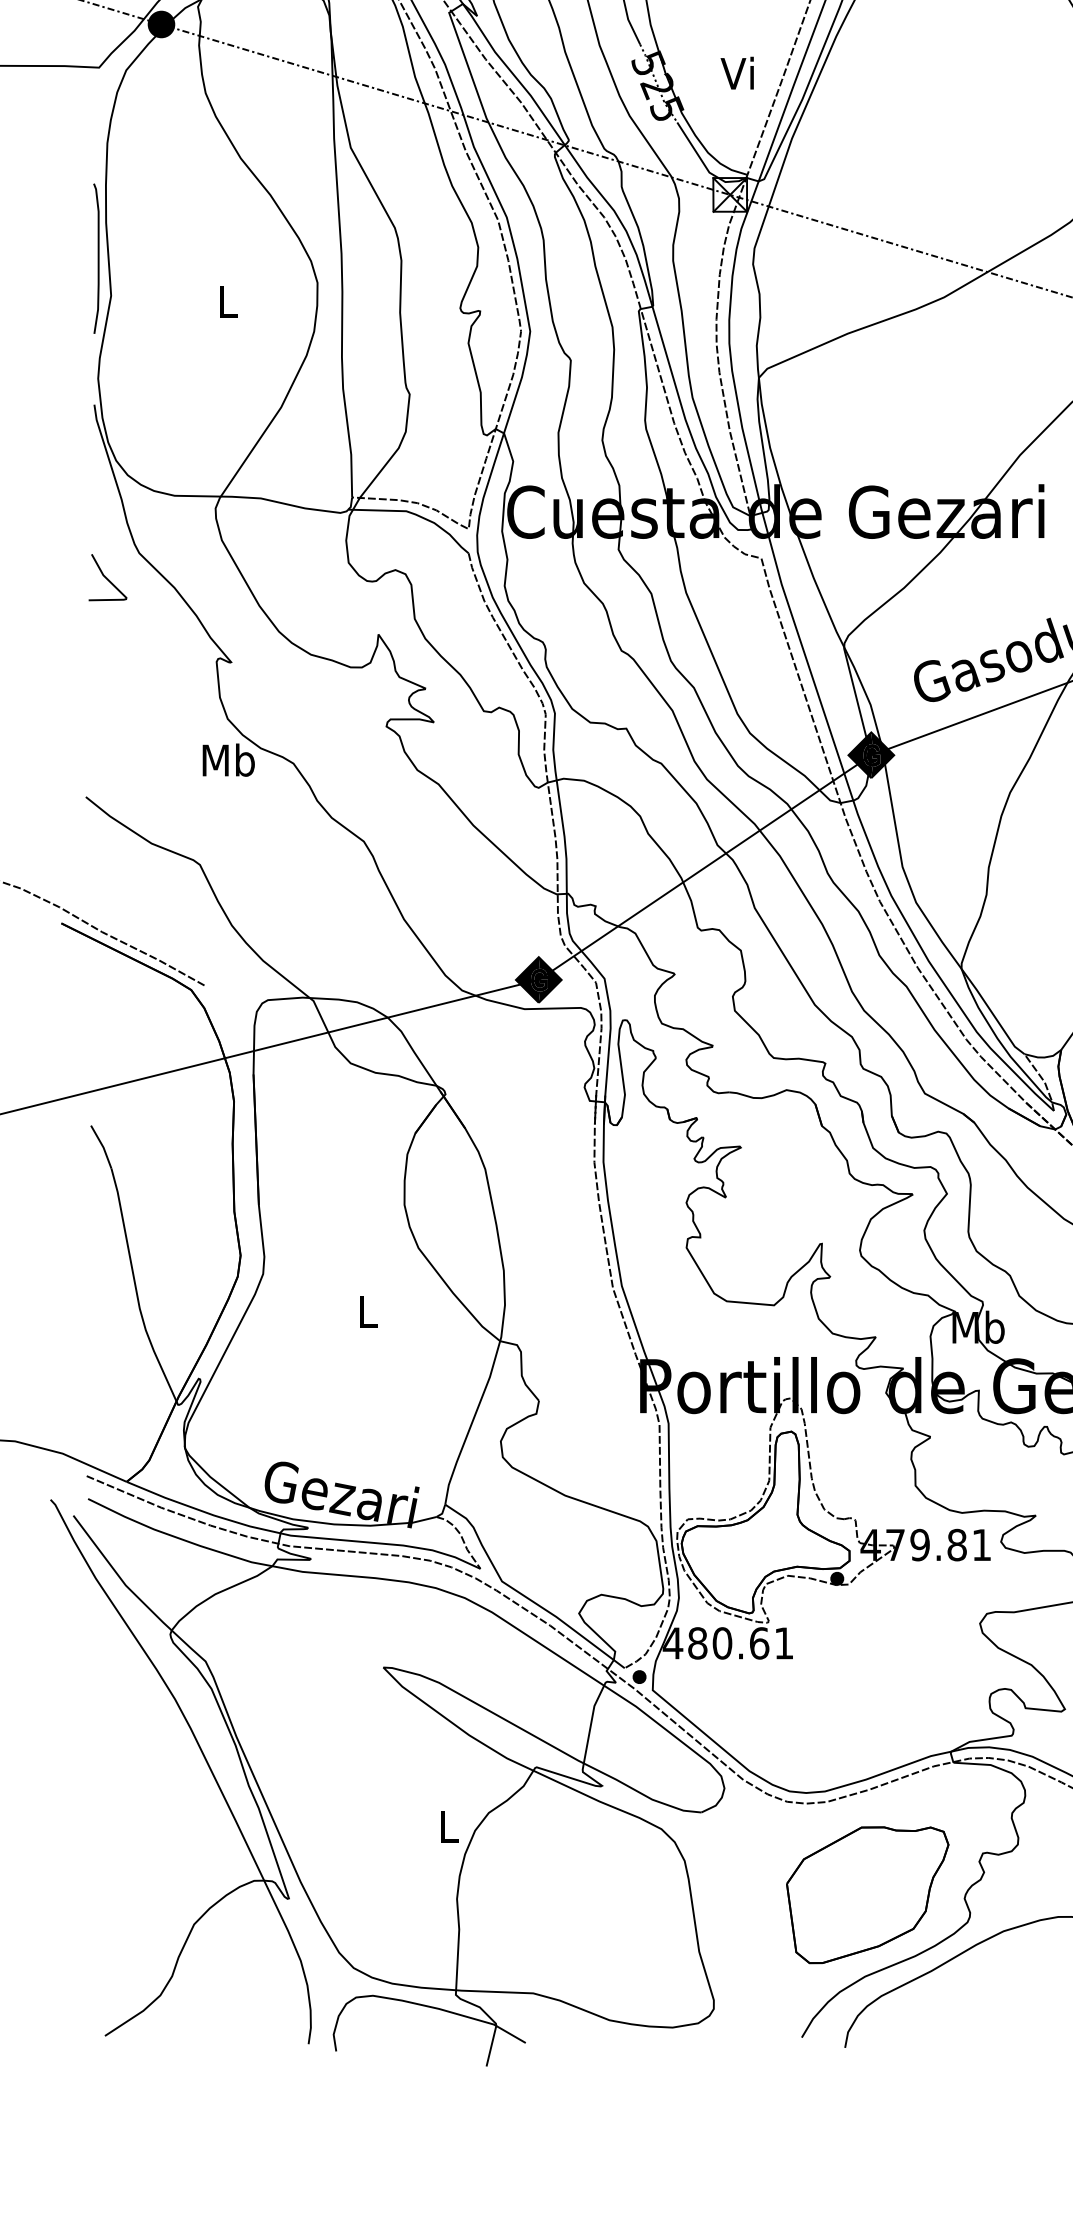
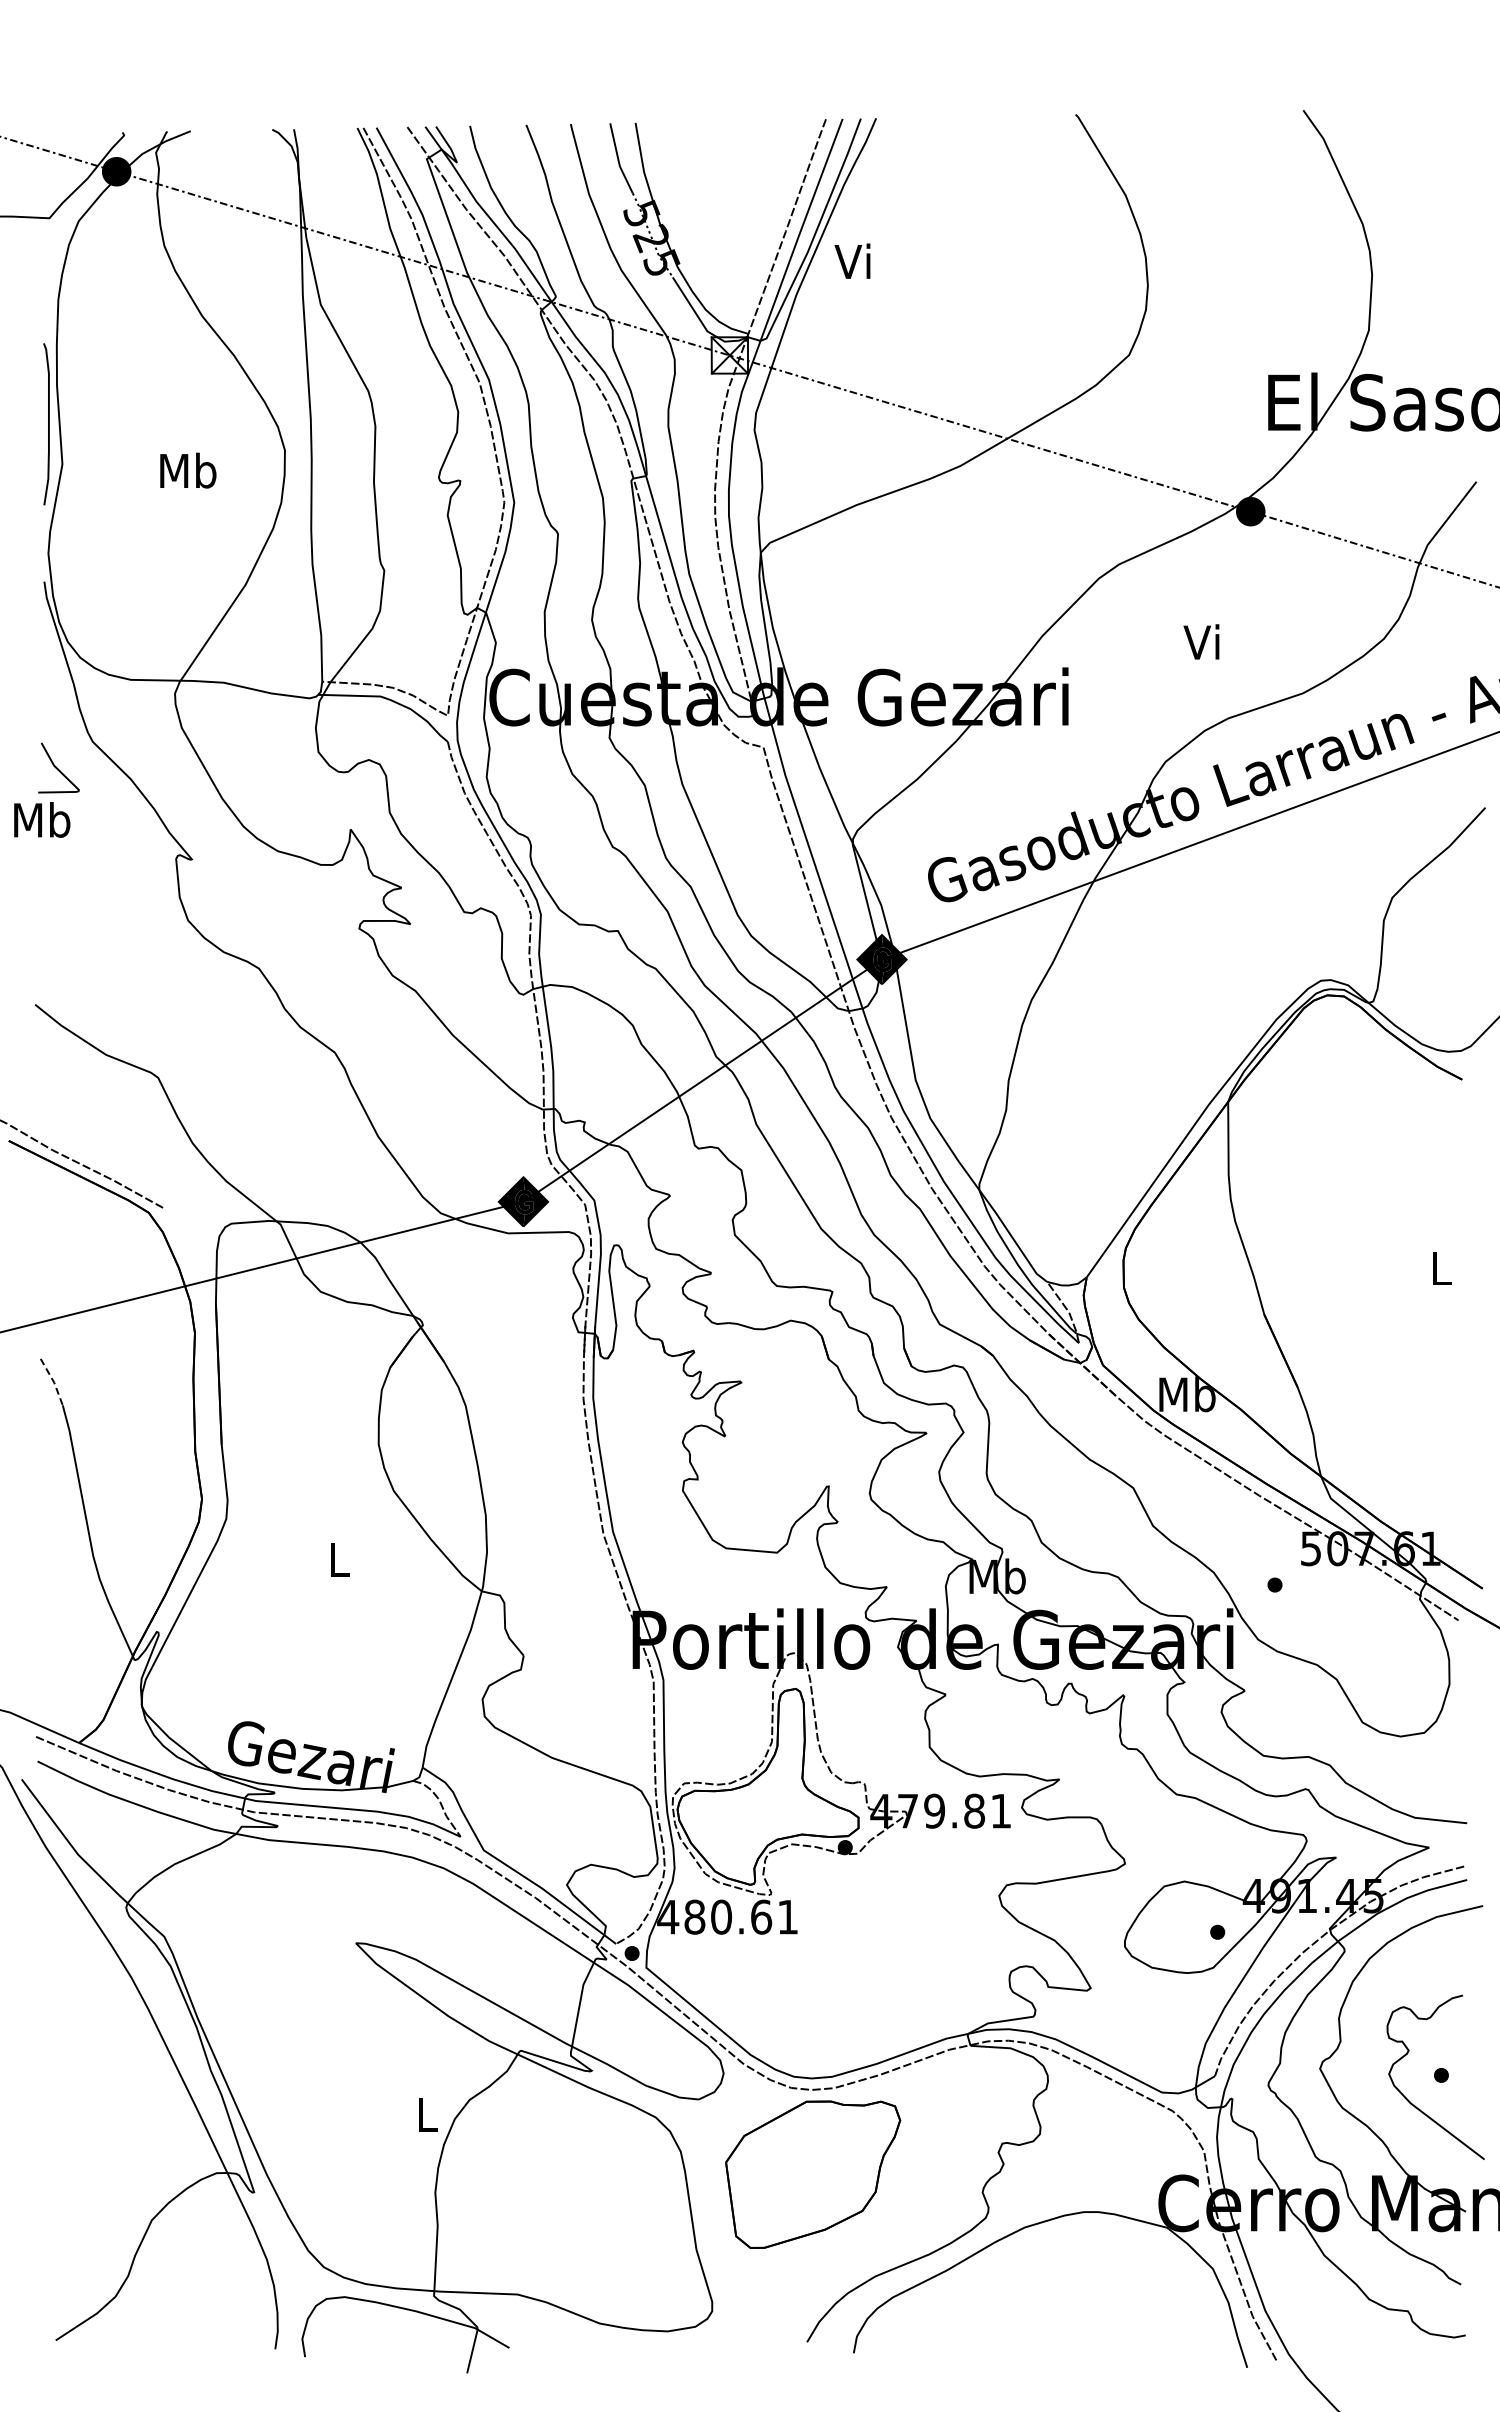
text: (737, 72) -> (852, 260), moved
text: (228, 301) -> (188, 470), L -> Mb
text: (229, 759) -> (42, 819), moved
line: (102, 1146) -> (53, 1381), solid -> dashed
part: (868, 1895) -> (813, 2174), moved

